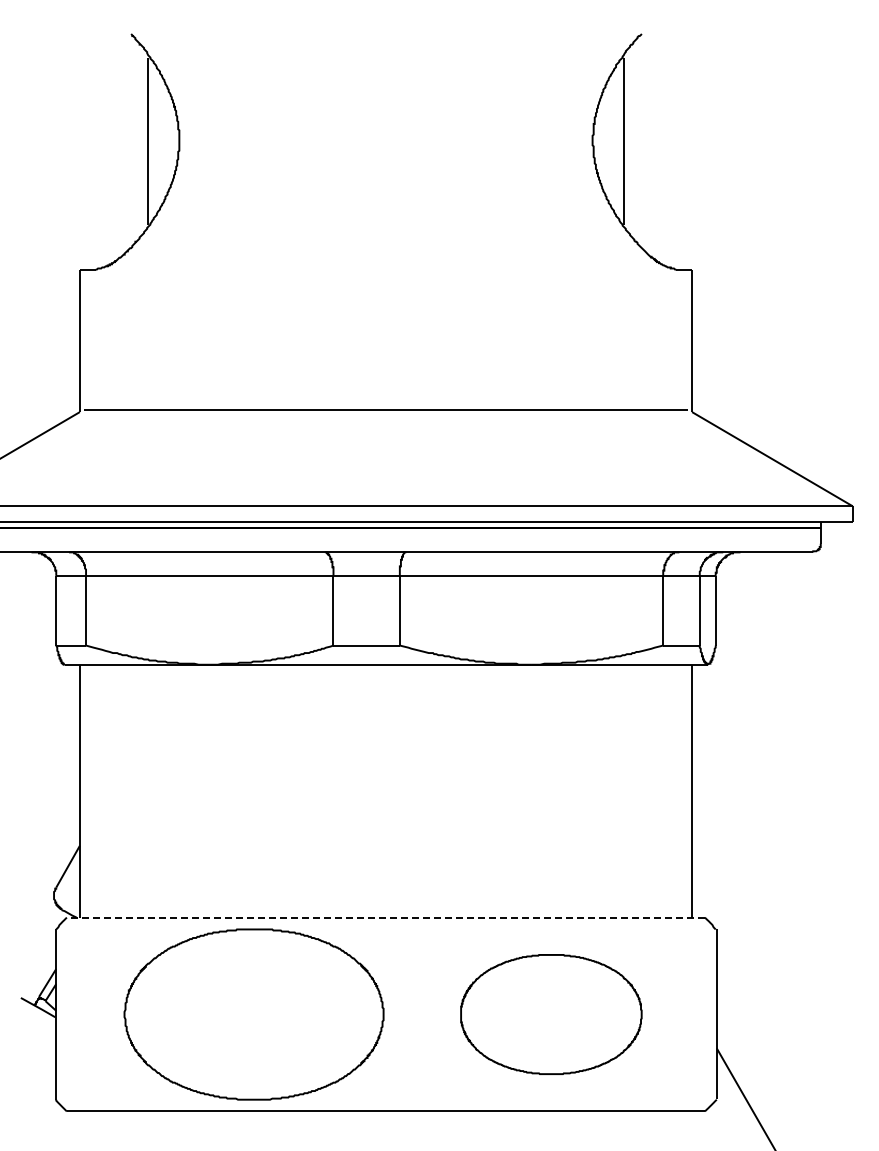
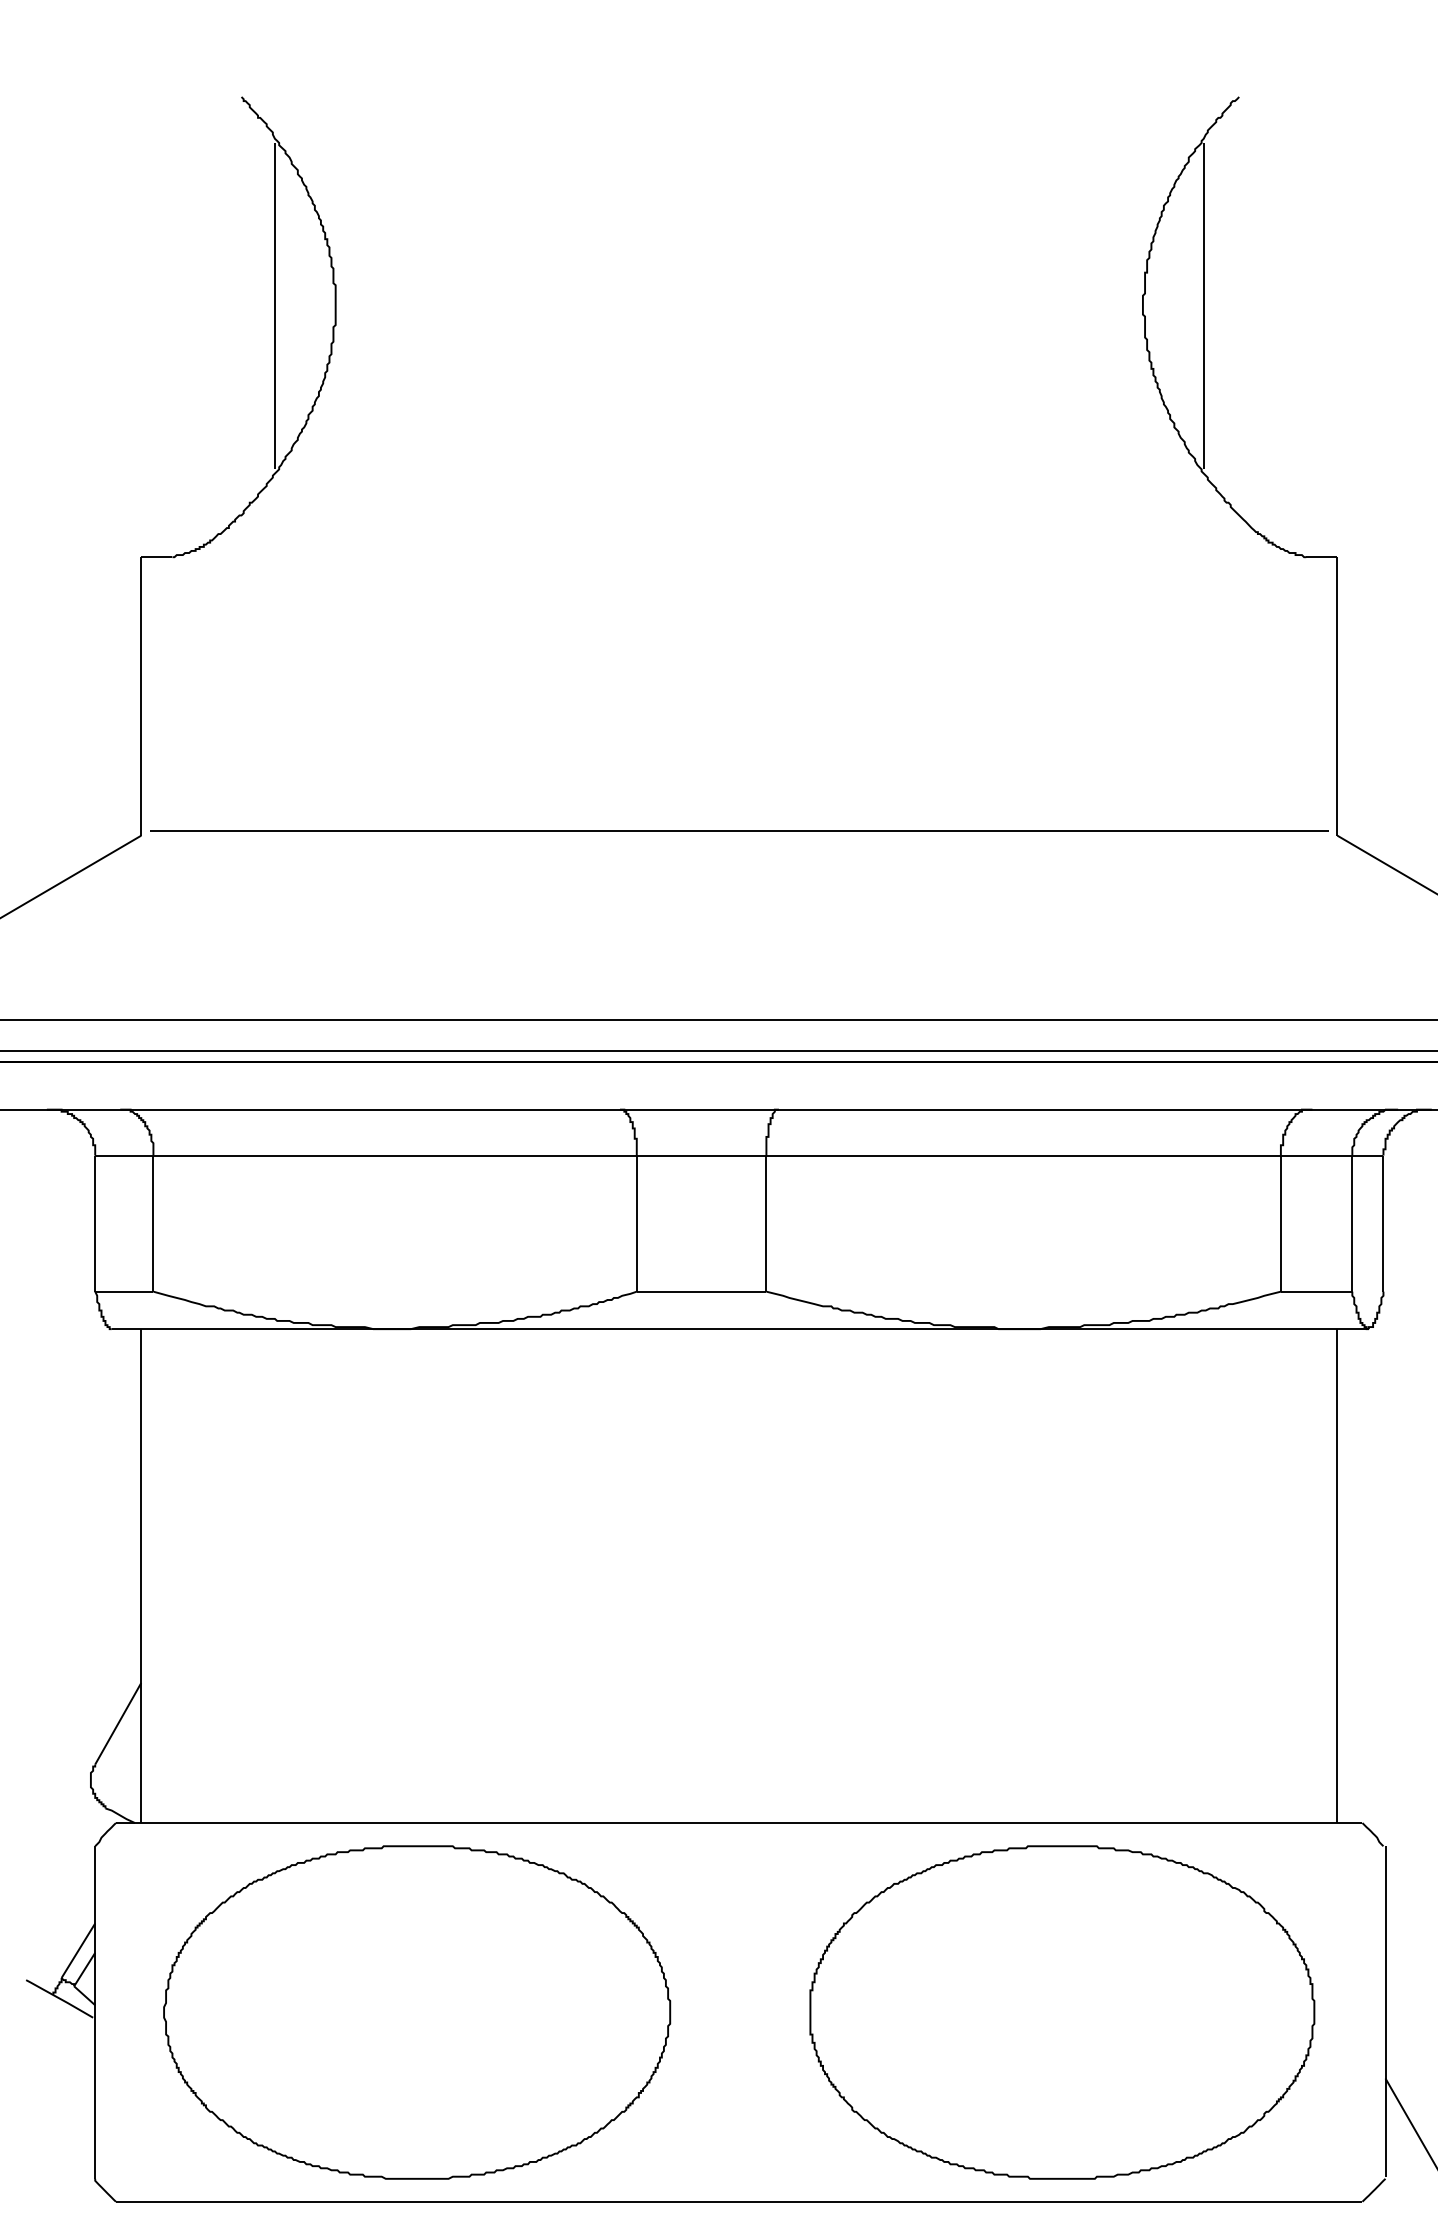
line: (385, 917) -> (738, 1822), dashed -> solid
part: (253, 1014) -> (416, 2012), moved
part: (551, 1014) -> (1062, 2012), size x1.43

